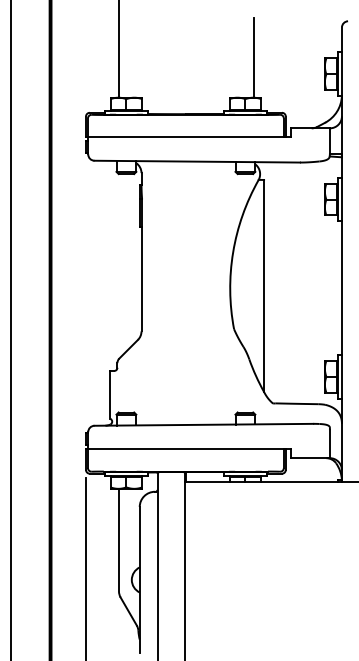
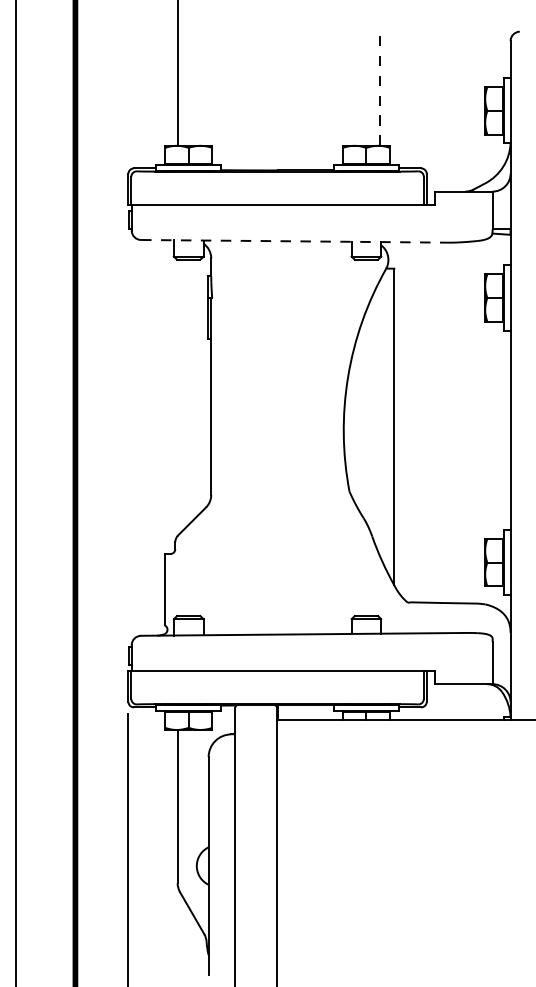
line: (254, 57) -> (380, 85), solid -> dashed
line: (197, 161) -> (294, 241), solid -> dashed

